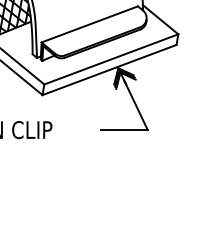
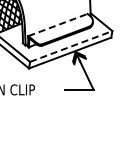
line: (90, 25) -> (58, 25), solid -> dashed
line: (111, 59) -> (71, 46), solid -> dashed

